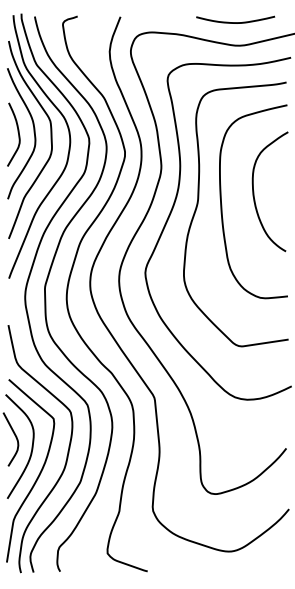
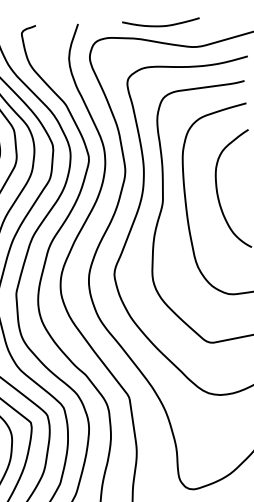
curve: (235, 22) -> (161, 25), moved

